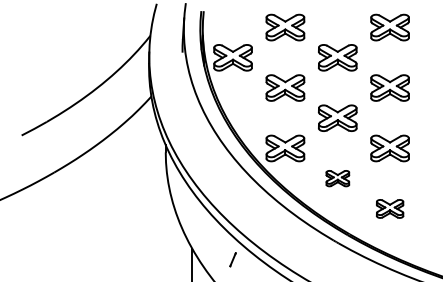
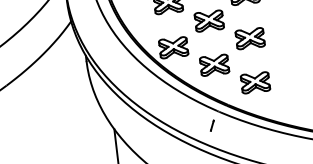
part: (337, 178) -> (214, 65), size x1.67
part: (389, 208) -> (255, 82), size x1.43
line: (232, 259) -> (211, 125), moved

